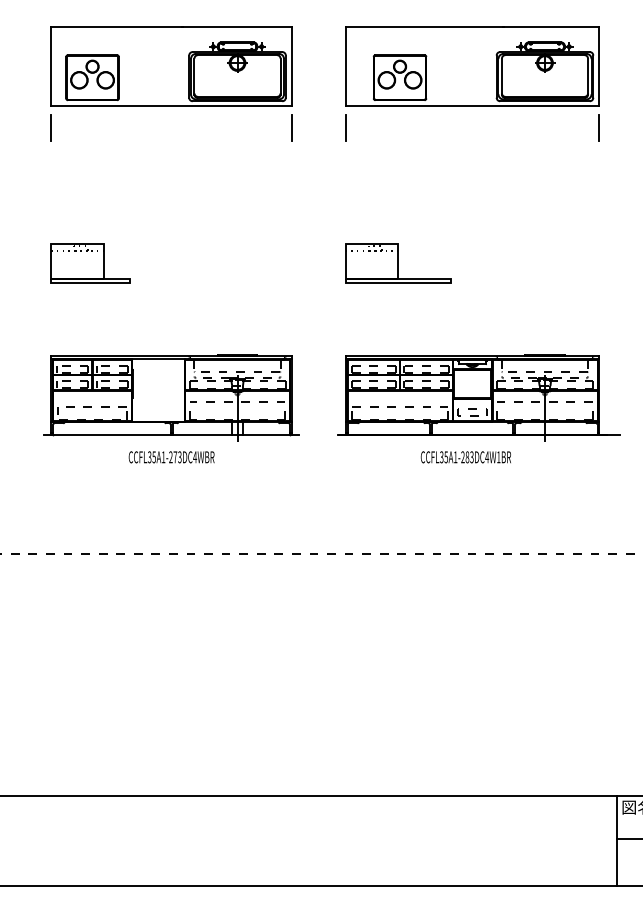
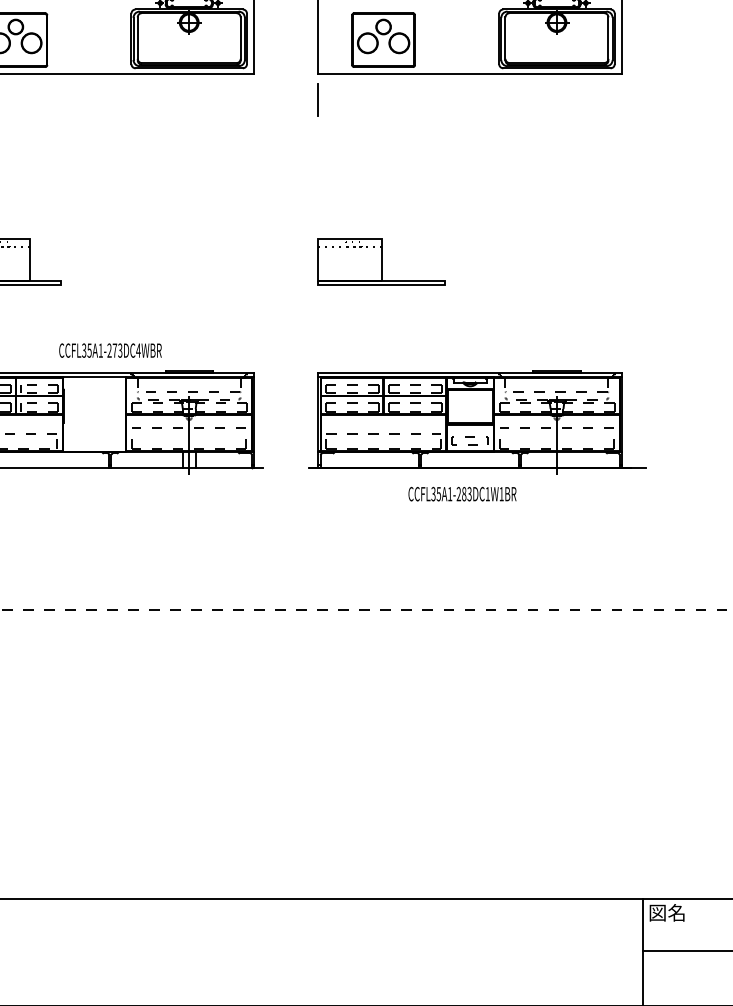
line: (291, 127) -> (253, 99), removed
line: (598, 127) -> (620, 99), removed
text: (171, 457) -> (110, 350), moved
text: (487, 457) -> (488, 494), CCFL35A1-283DC4W1BR -> CCFL35A1-283DC1W1BR

